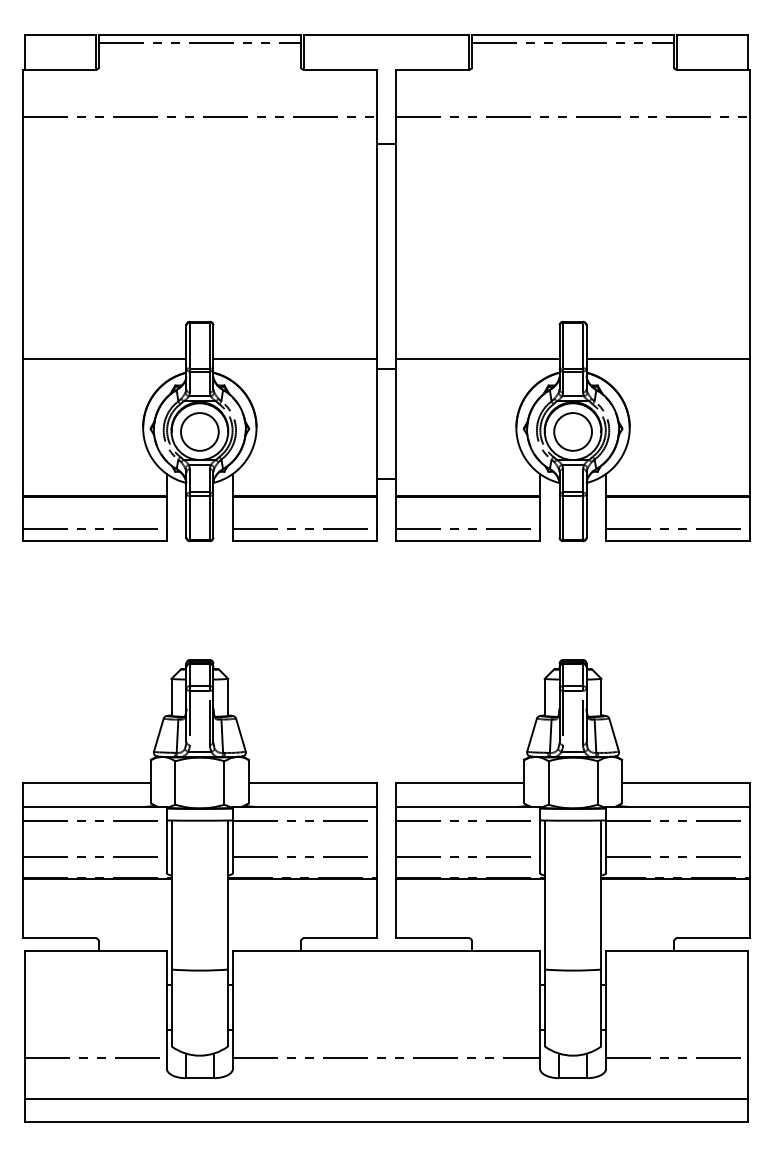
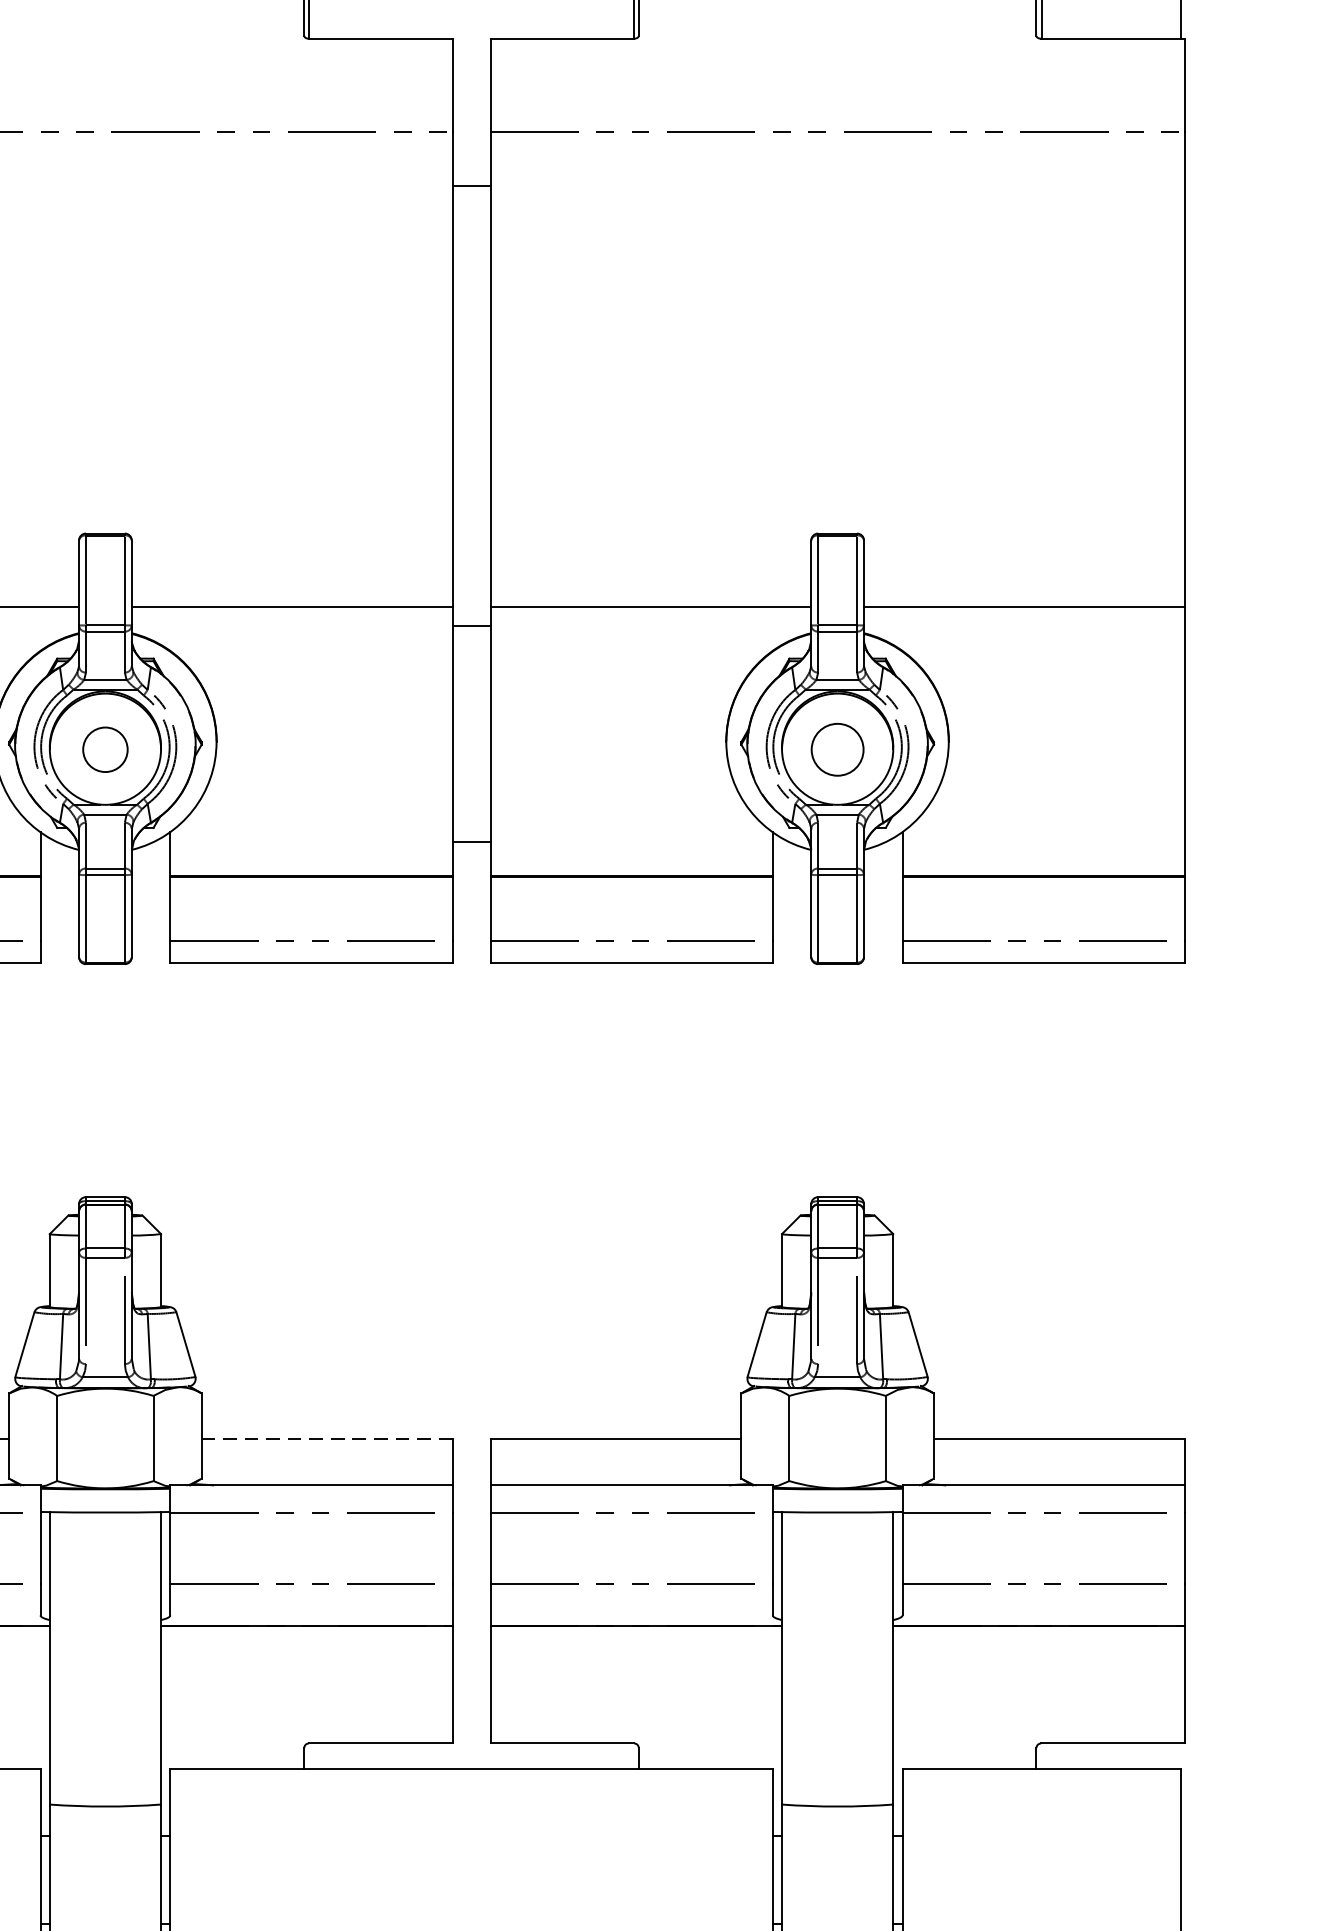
circle: (199, 431) -> (104, 748), size x0.6
circle: (573, 431) -> (838, 748), size x0.7
line: (312, 783) -> (326, 1439), solid -> dashed

